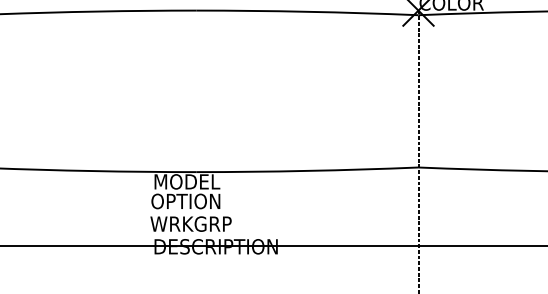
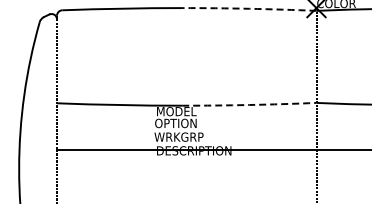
arc: (307, 11) -> (249, 8), solid -> dashed
arc: (307, 171) -> (249, 105), solid -> dashed

